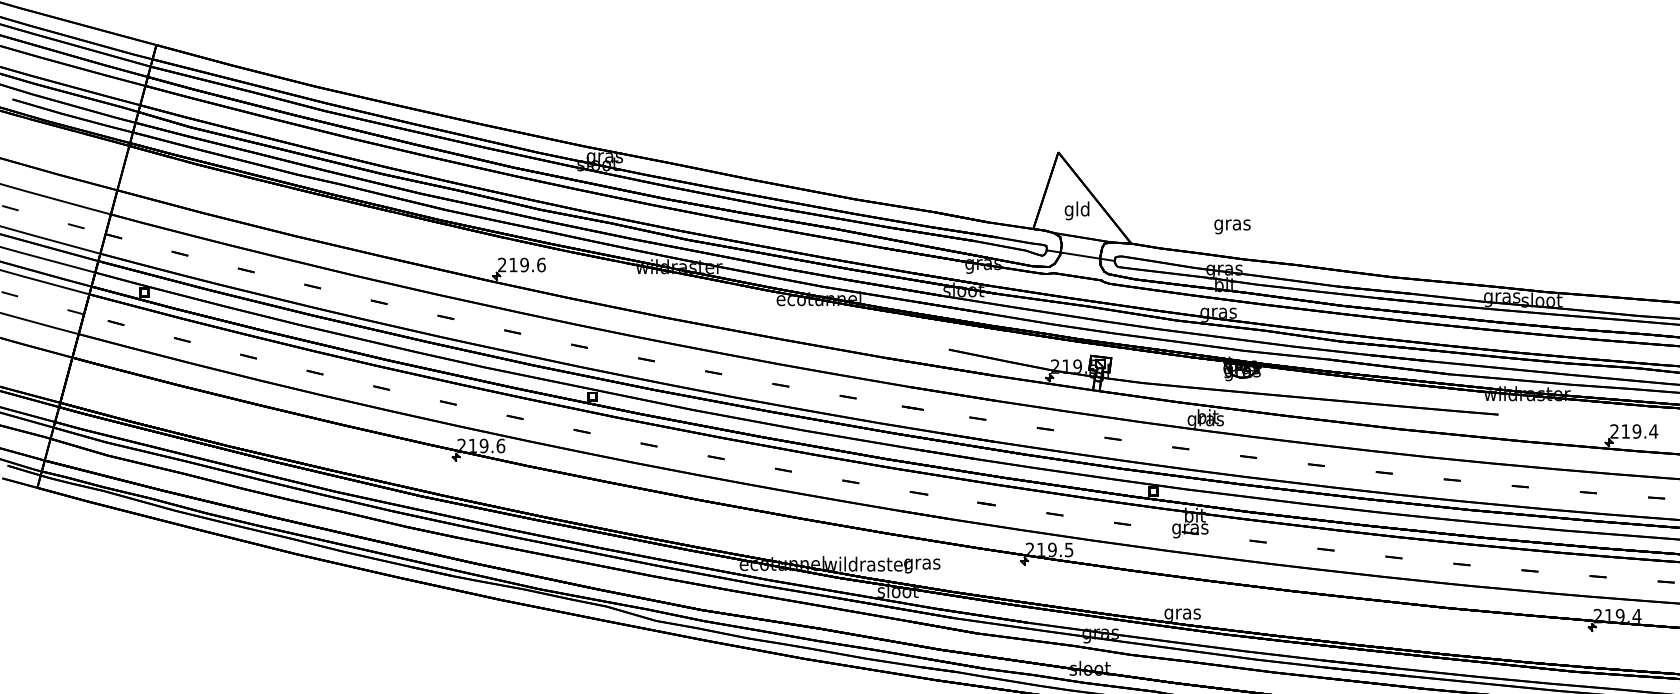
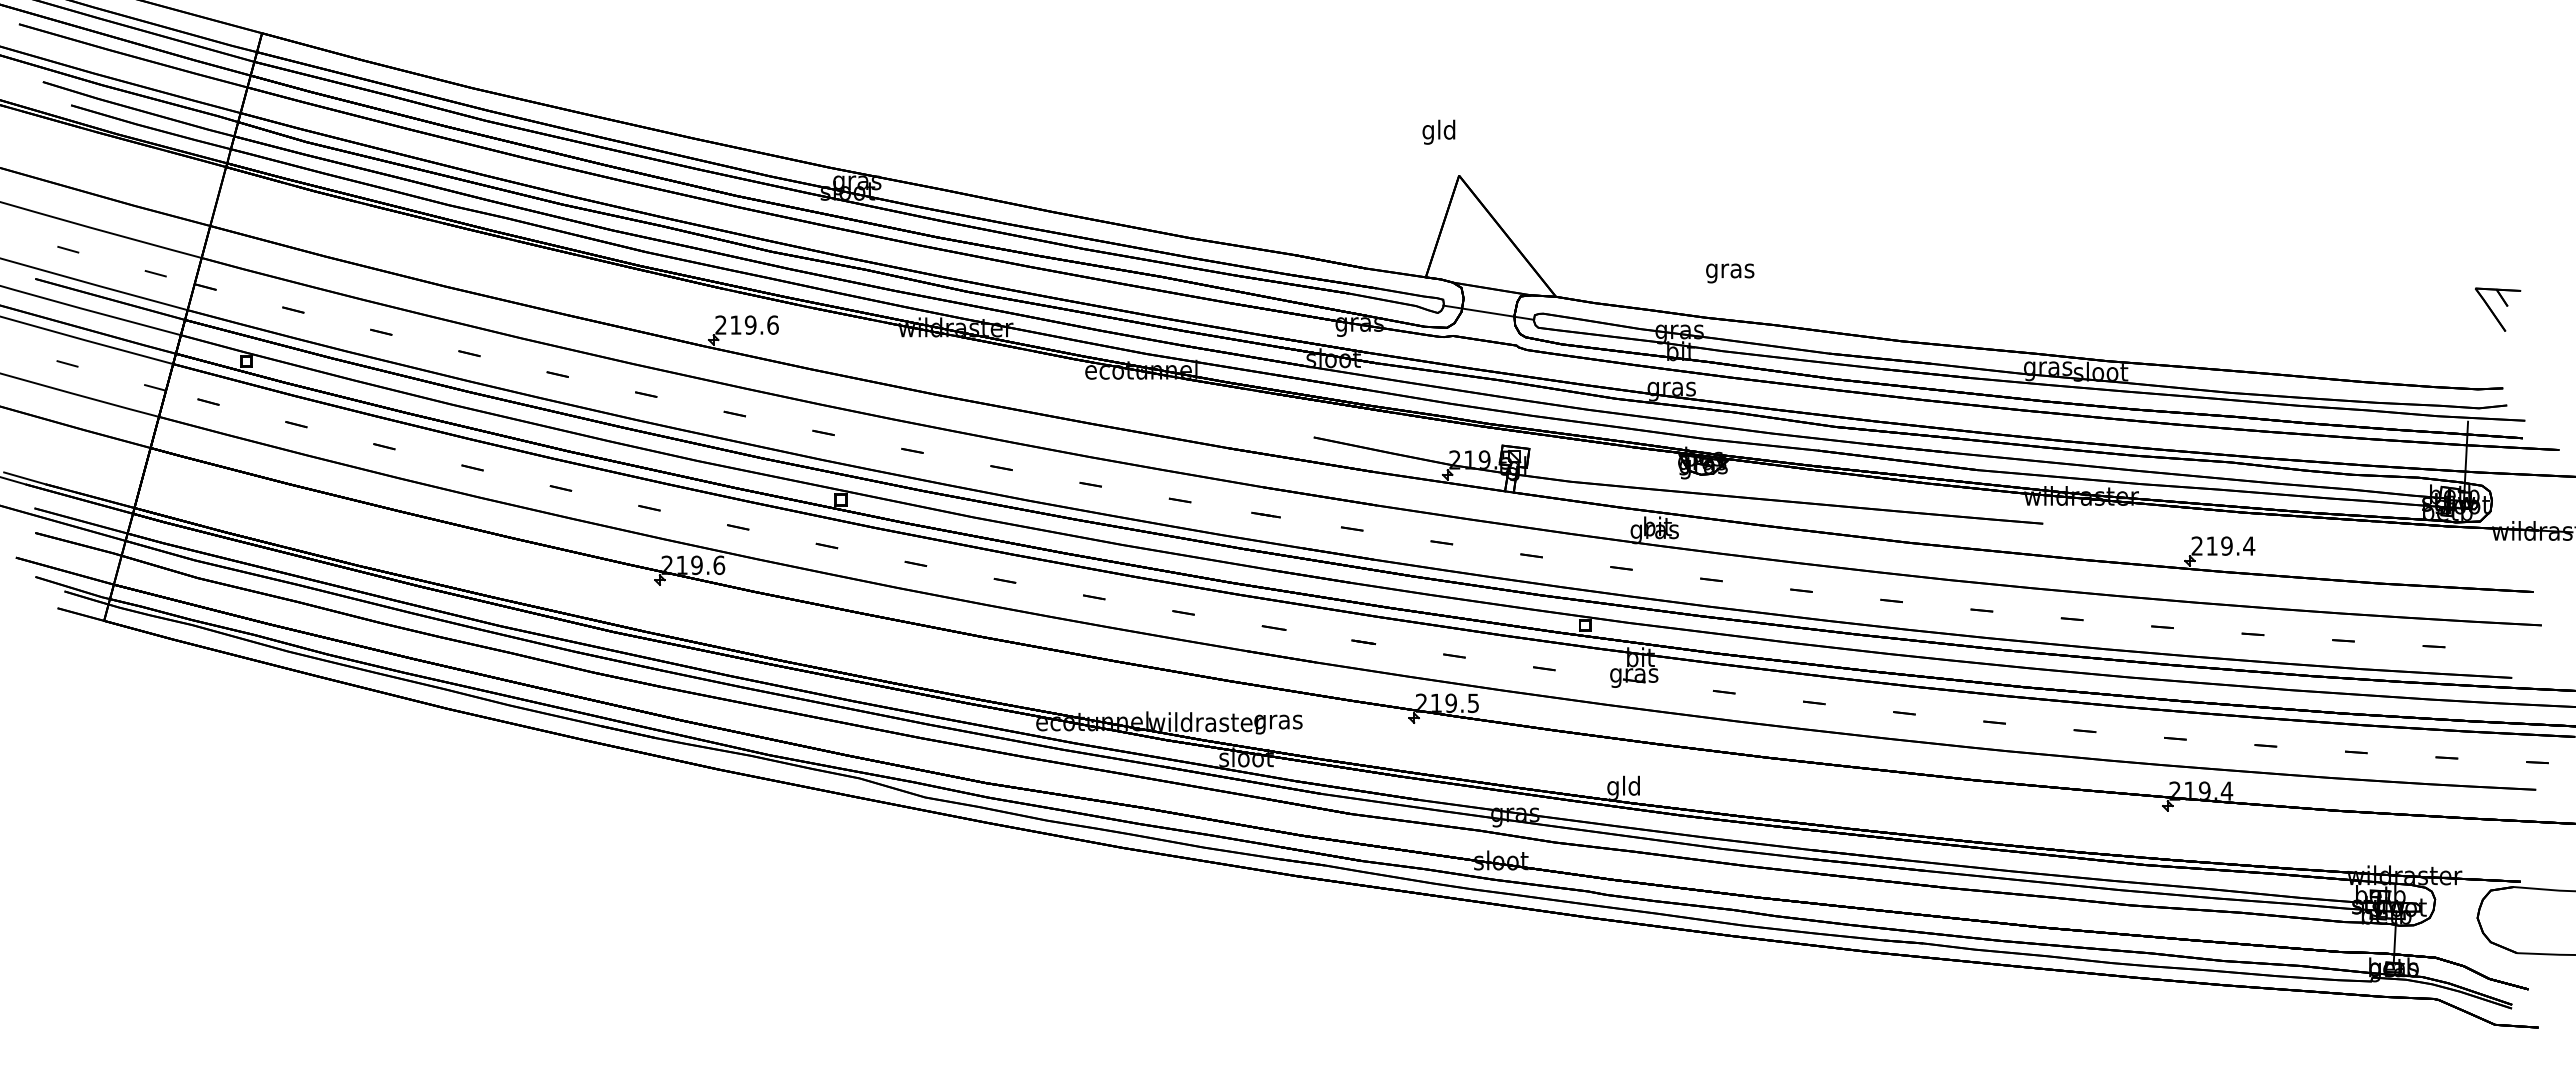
text: (1076, 210) -> (1438, 131), moved
text: (1232, 226) -> (1730, 273), moved
text: (1183, 613) -> (1624, 787), gras -> gld

